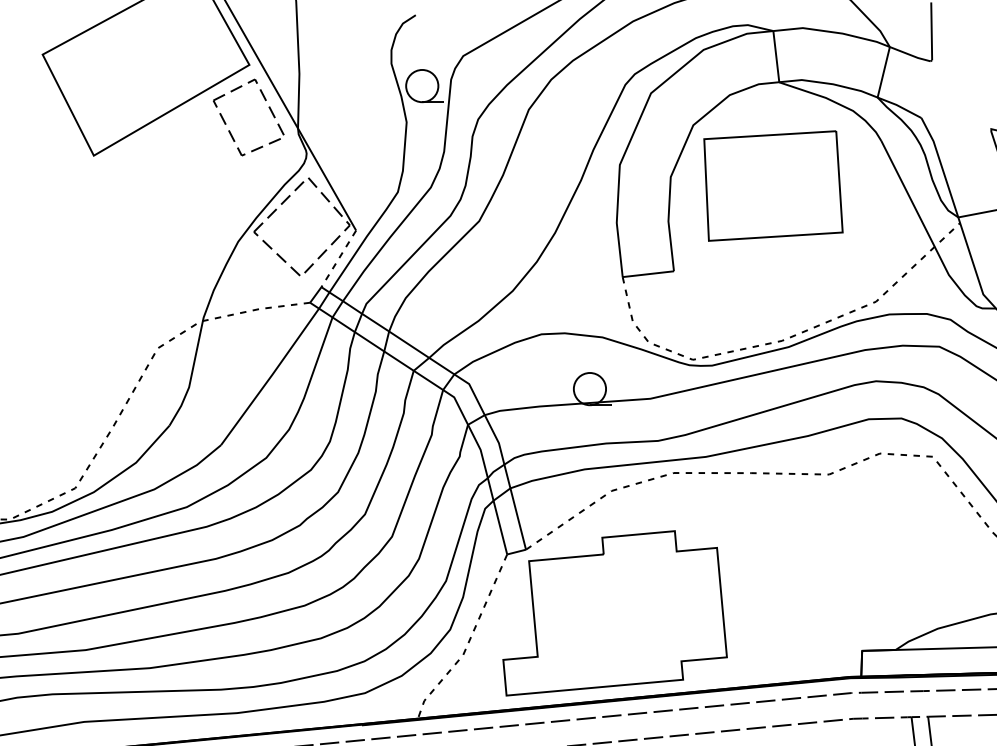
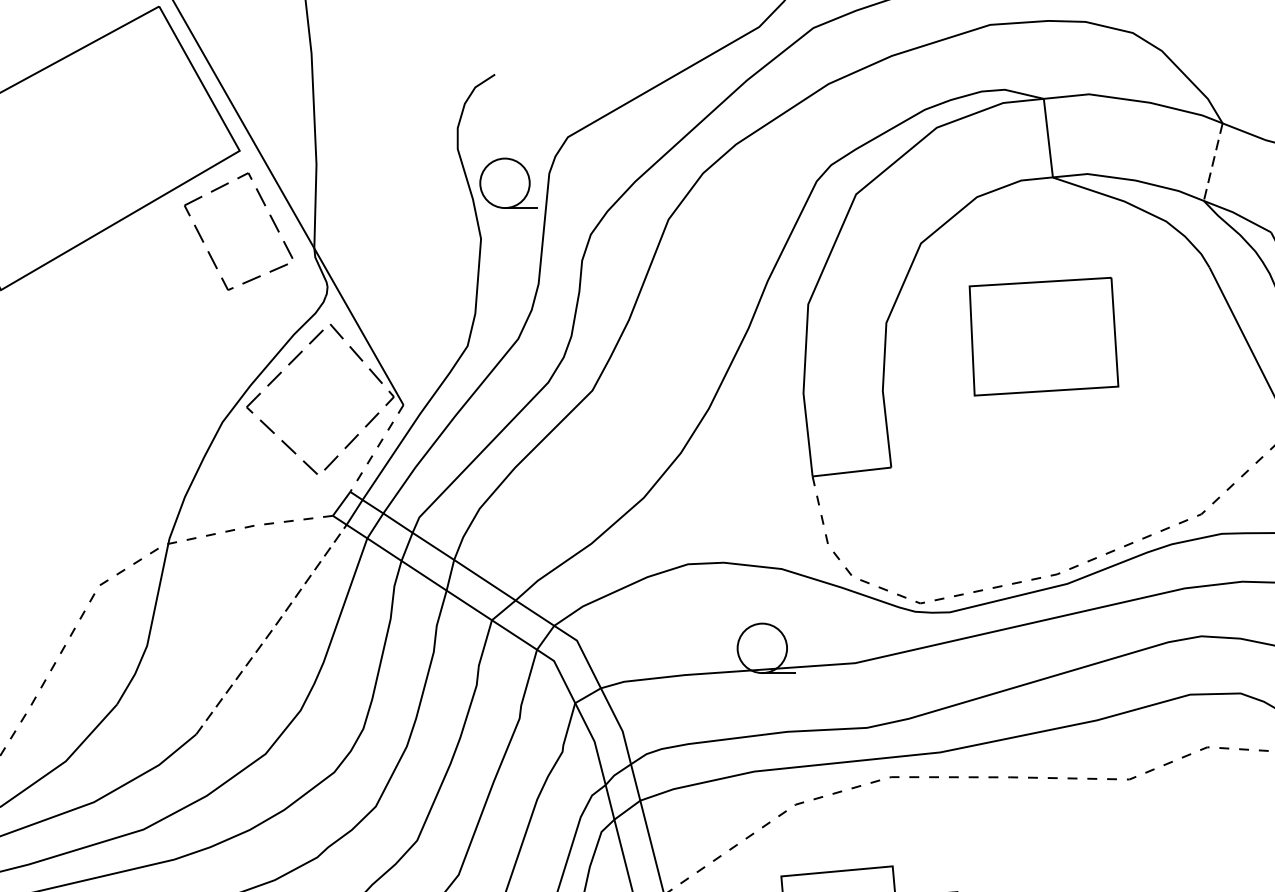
line: (883, 72) -> (1212, 162), solid -> dashed
part: (773, 185) -> (1044, 335), size x0.7
line: (271, 376) -> (273, 629), solid -> dashed

